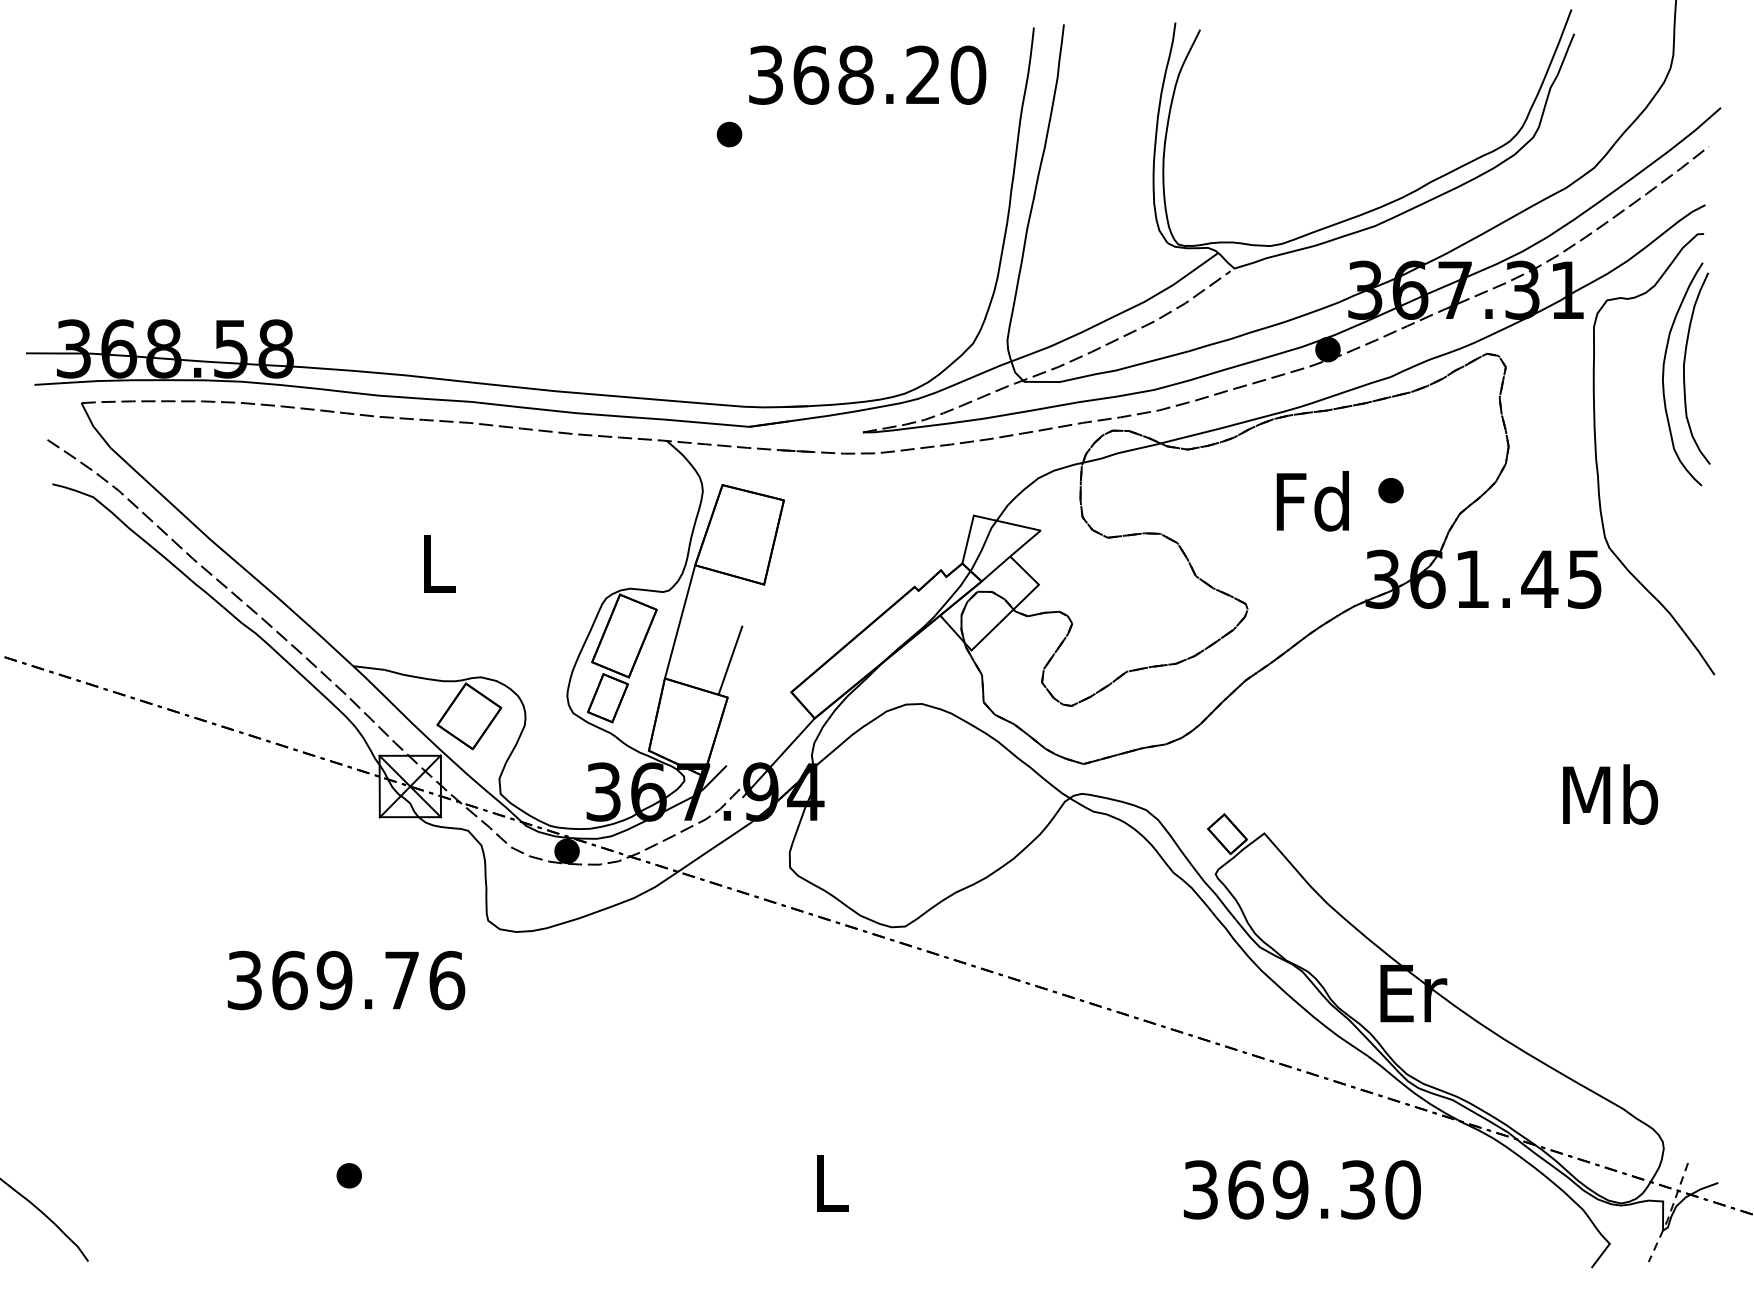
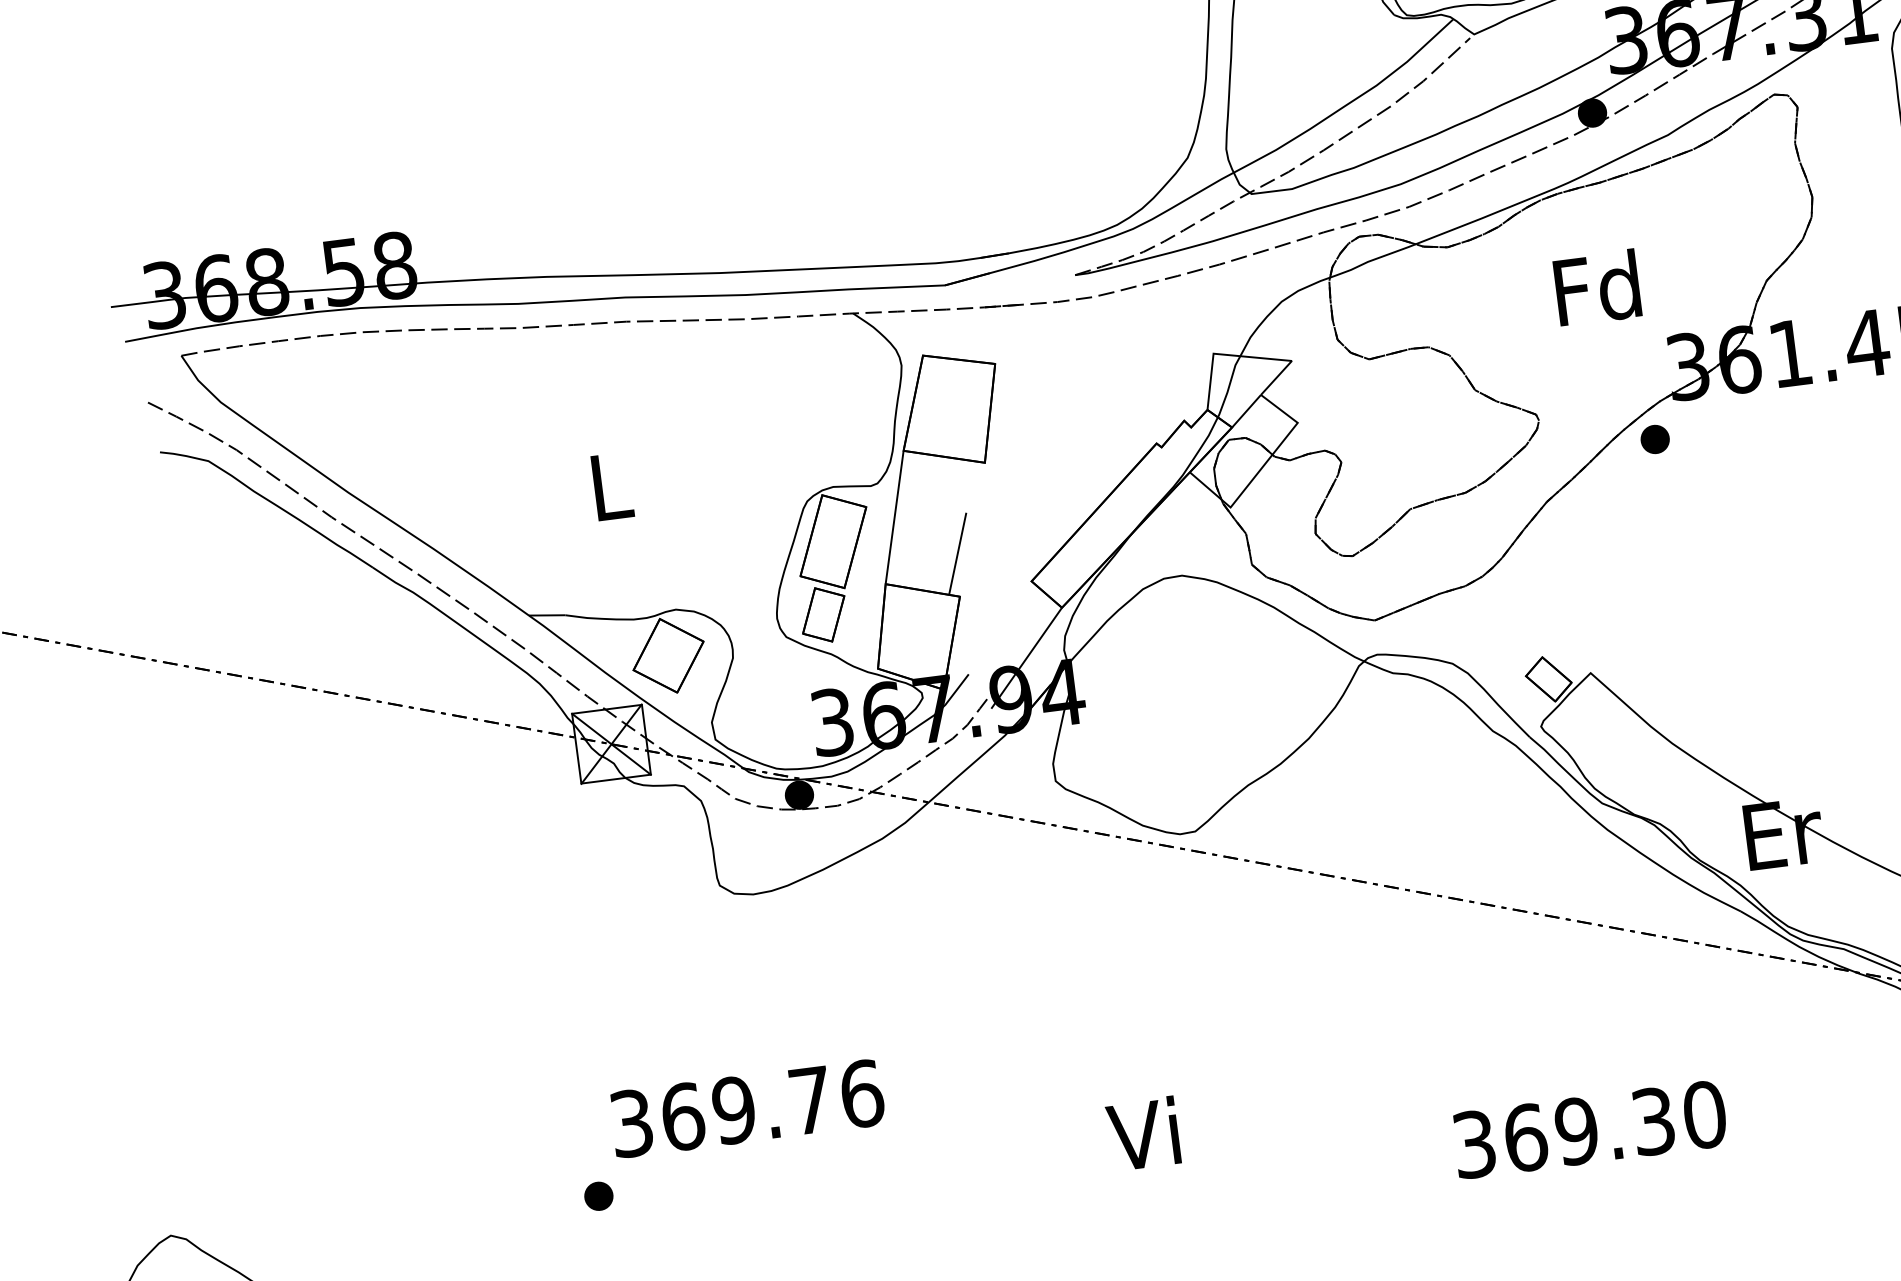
part: (1390, 490) -> (1654, 439), moved
text: (346, 980) -> (747, 1108), moved
text: (826, 1181) -> (1142, 1133), L -> Vi
text: (1302, 1189) -> (1590, 1129), moved

